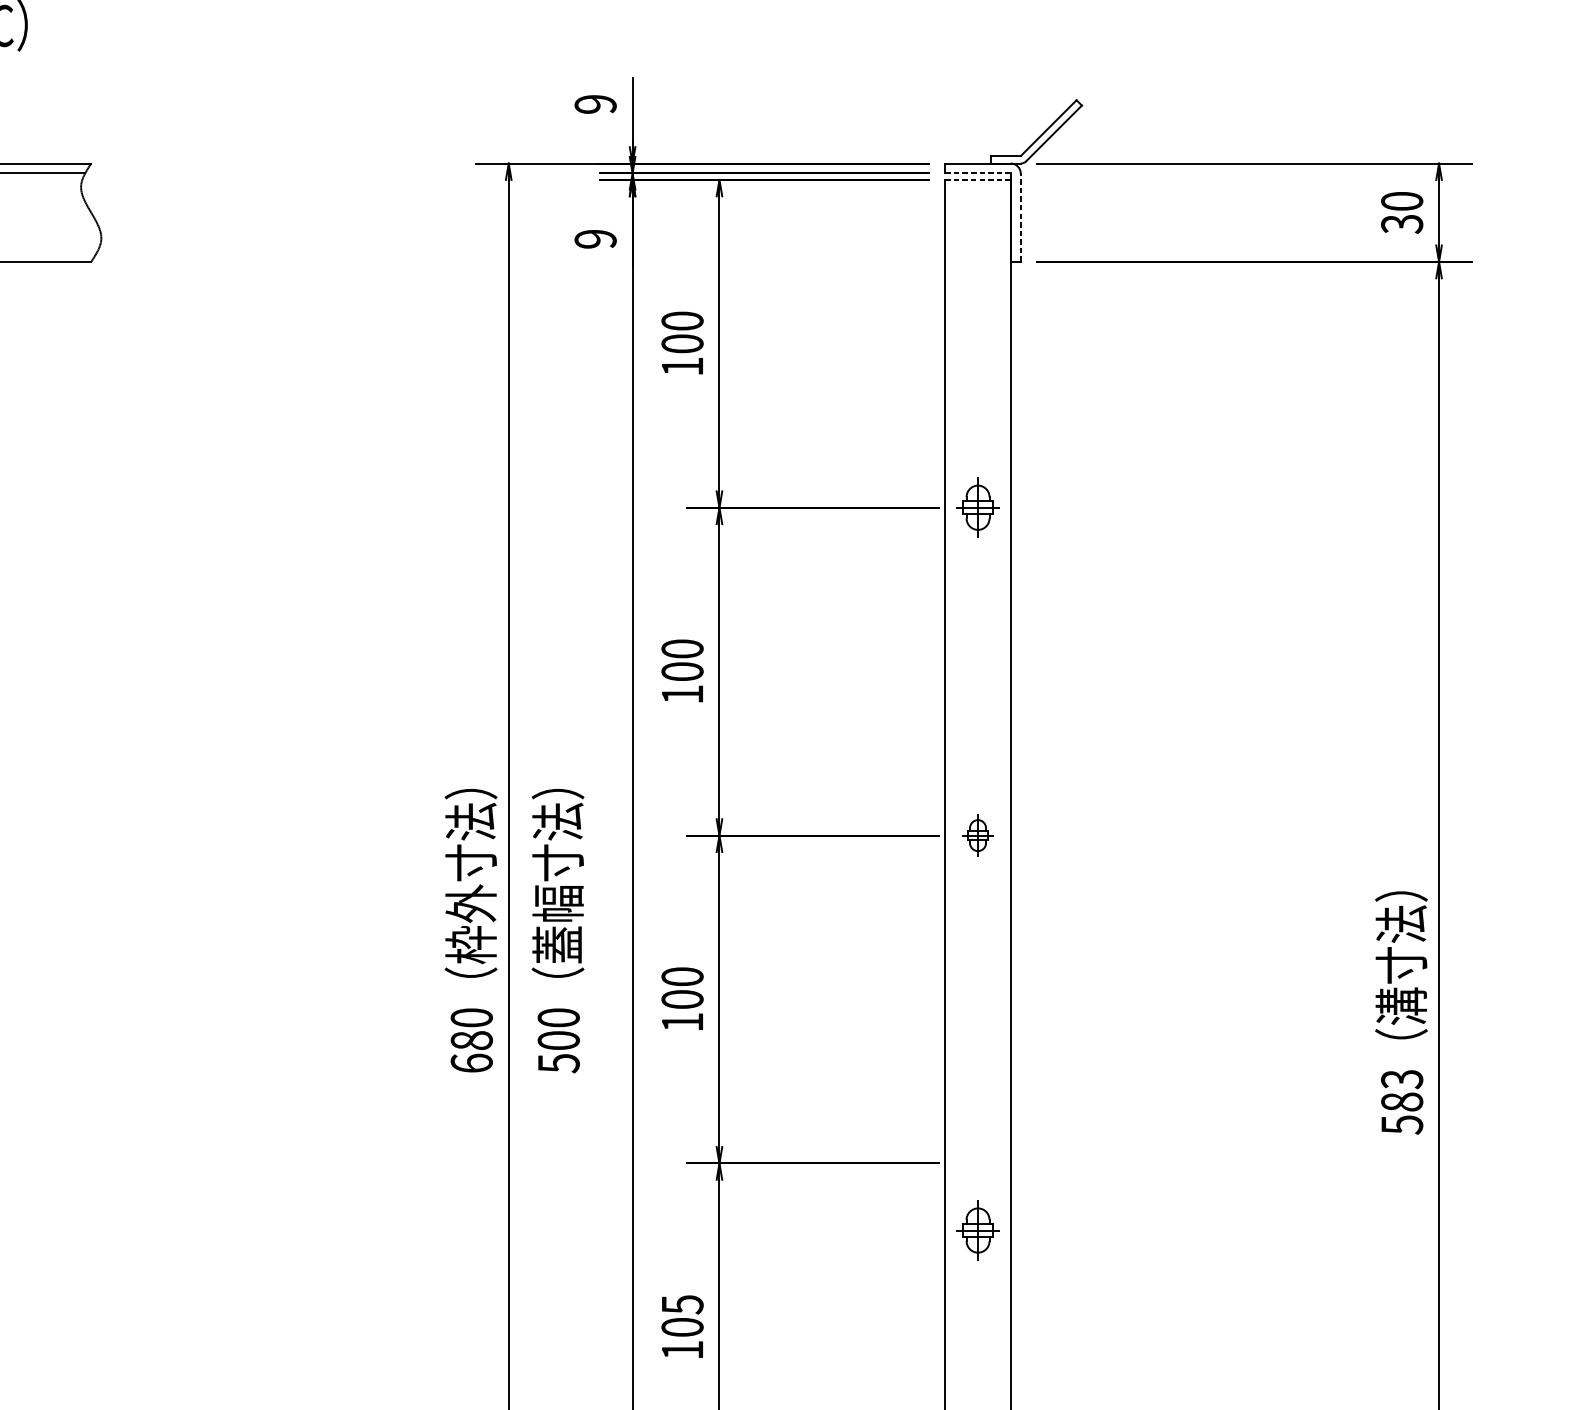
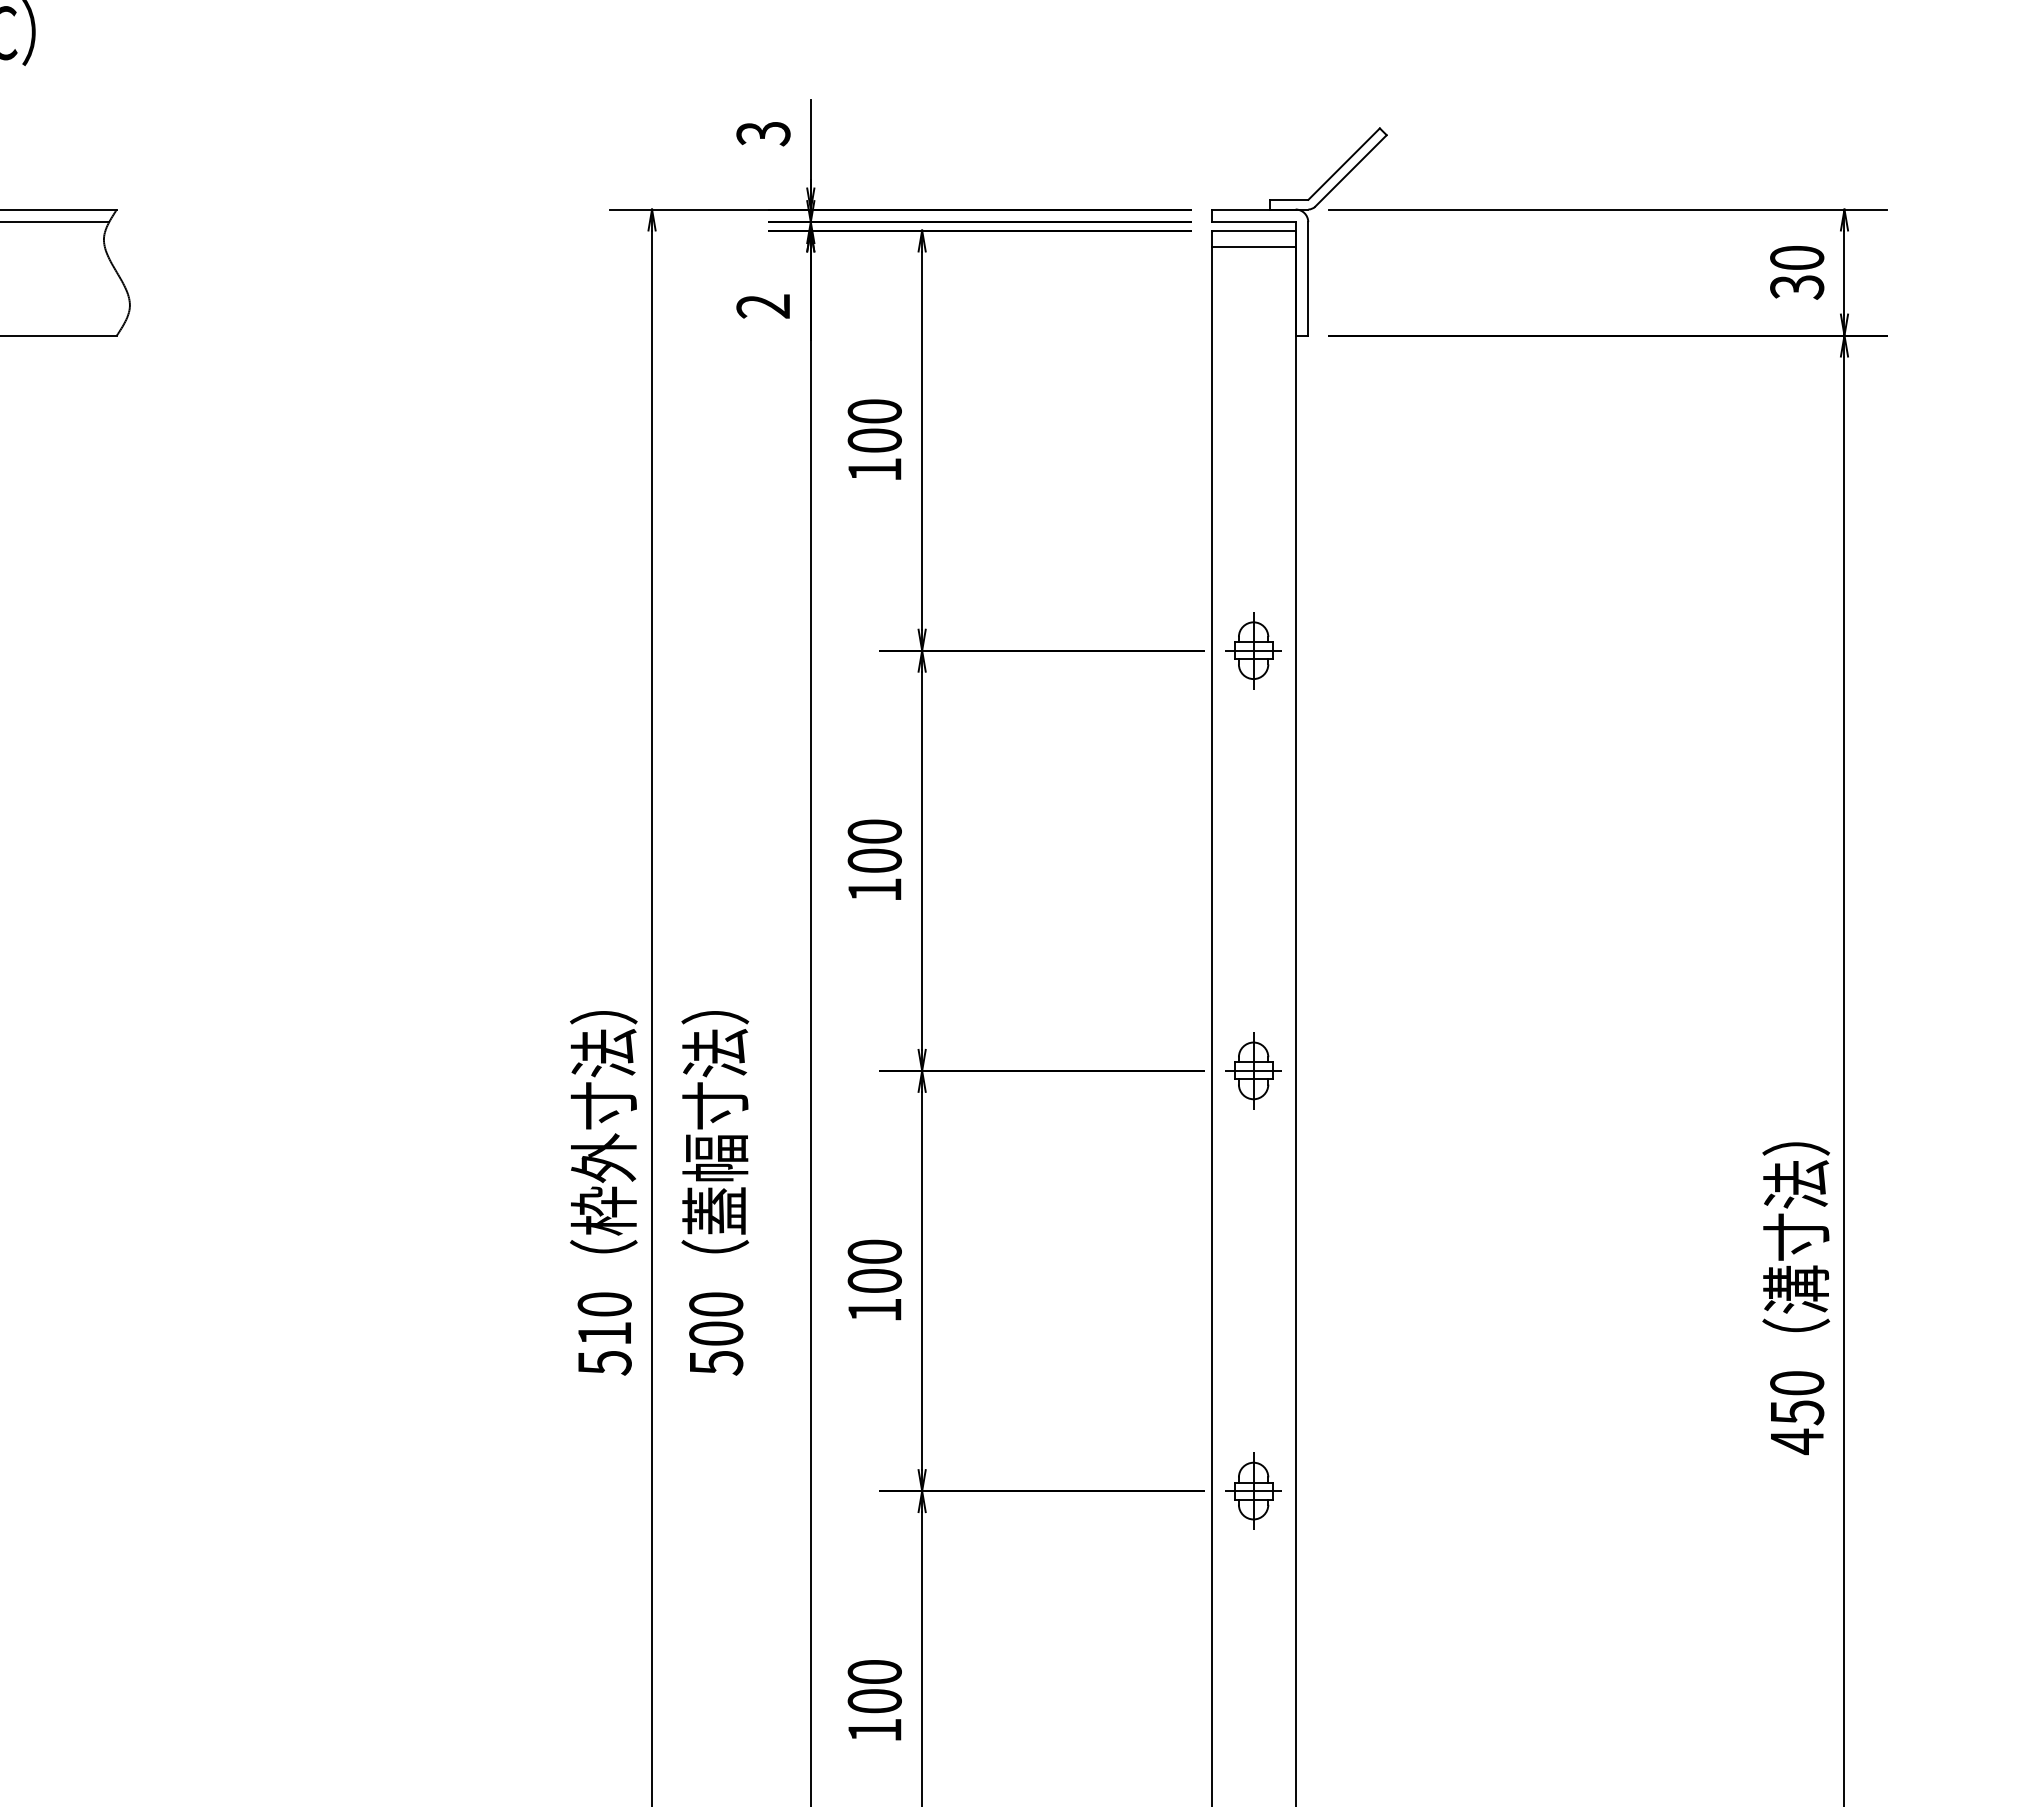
text: (595, 105) -> (763, 134), 9 -> 3
line: (977, 173) -> (1253, 222), dashed -> solid
line: (978, 179) -> (1254, 230), dashed -> solid
line: (977, 193) -> (1253, 247), added
line: (1020, 217) -> (1308, 278), dashed -> solid
text: (595, 239) -> (763, 306), 9 -> 2
part: (977, 835) -> (1253, 1070), size x1.43
text: (471, 1052) -> (604, 1348), 680 -> 510
text: (1402, 1102) -> (1797, 1413), 583 -> 450
part: (977, 1230) -> (1253, 1490), moved
text: (682, 1304) -> (874, 1672), 105 -> 100

